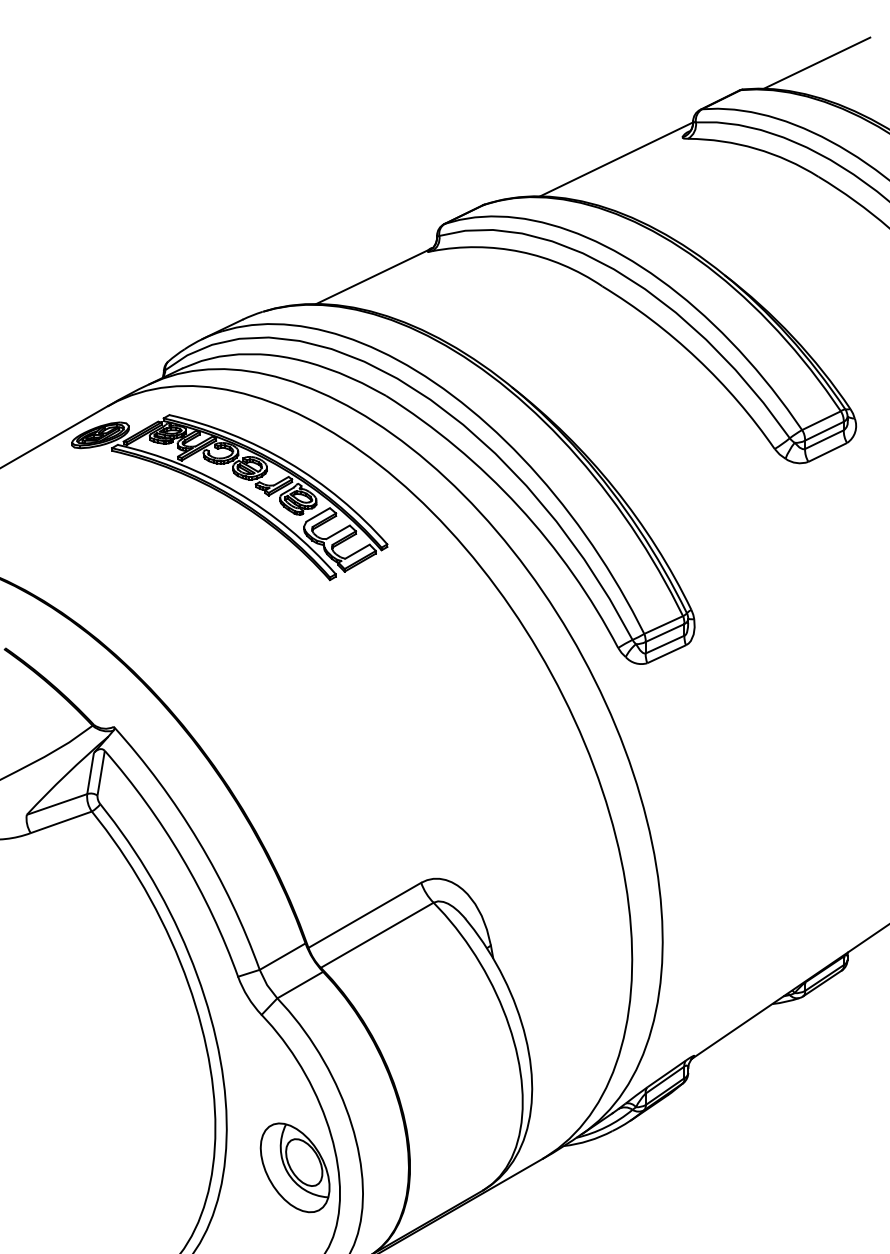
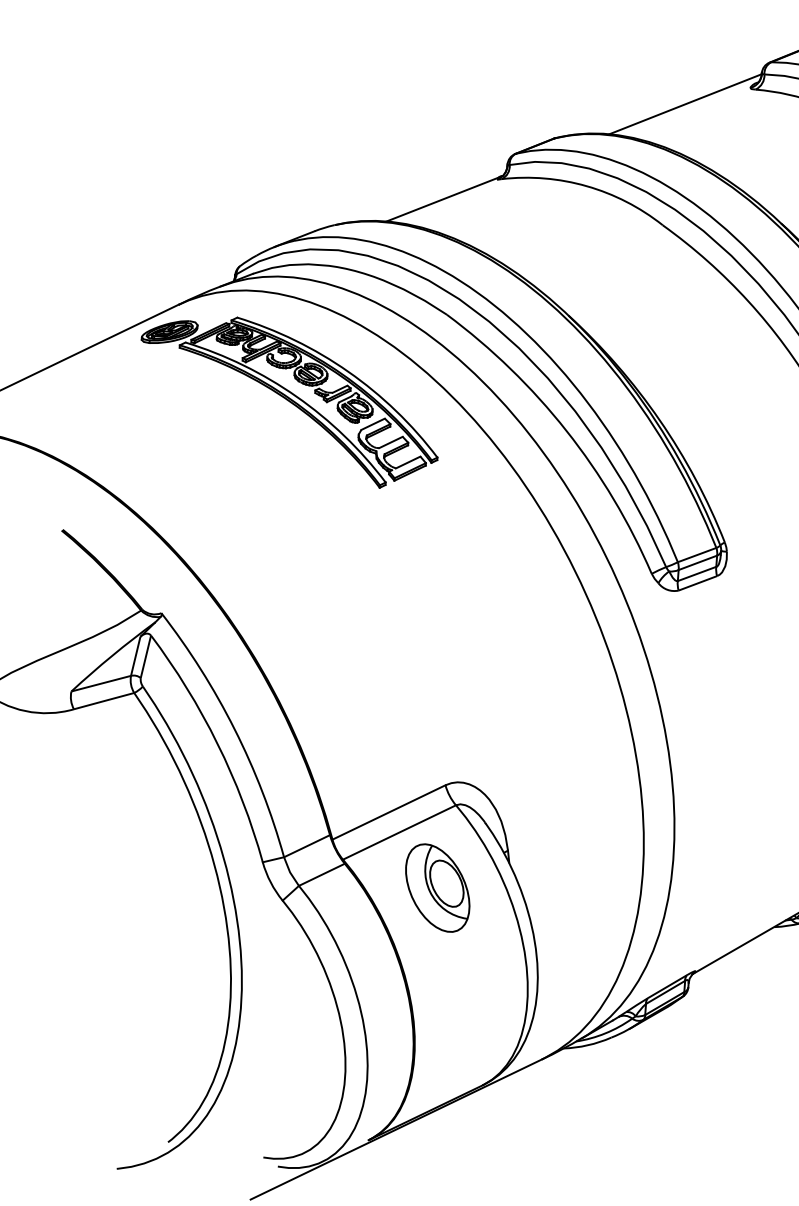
part: (294, 1167) -> (437, 887), moved

